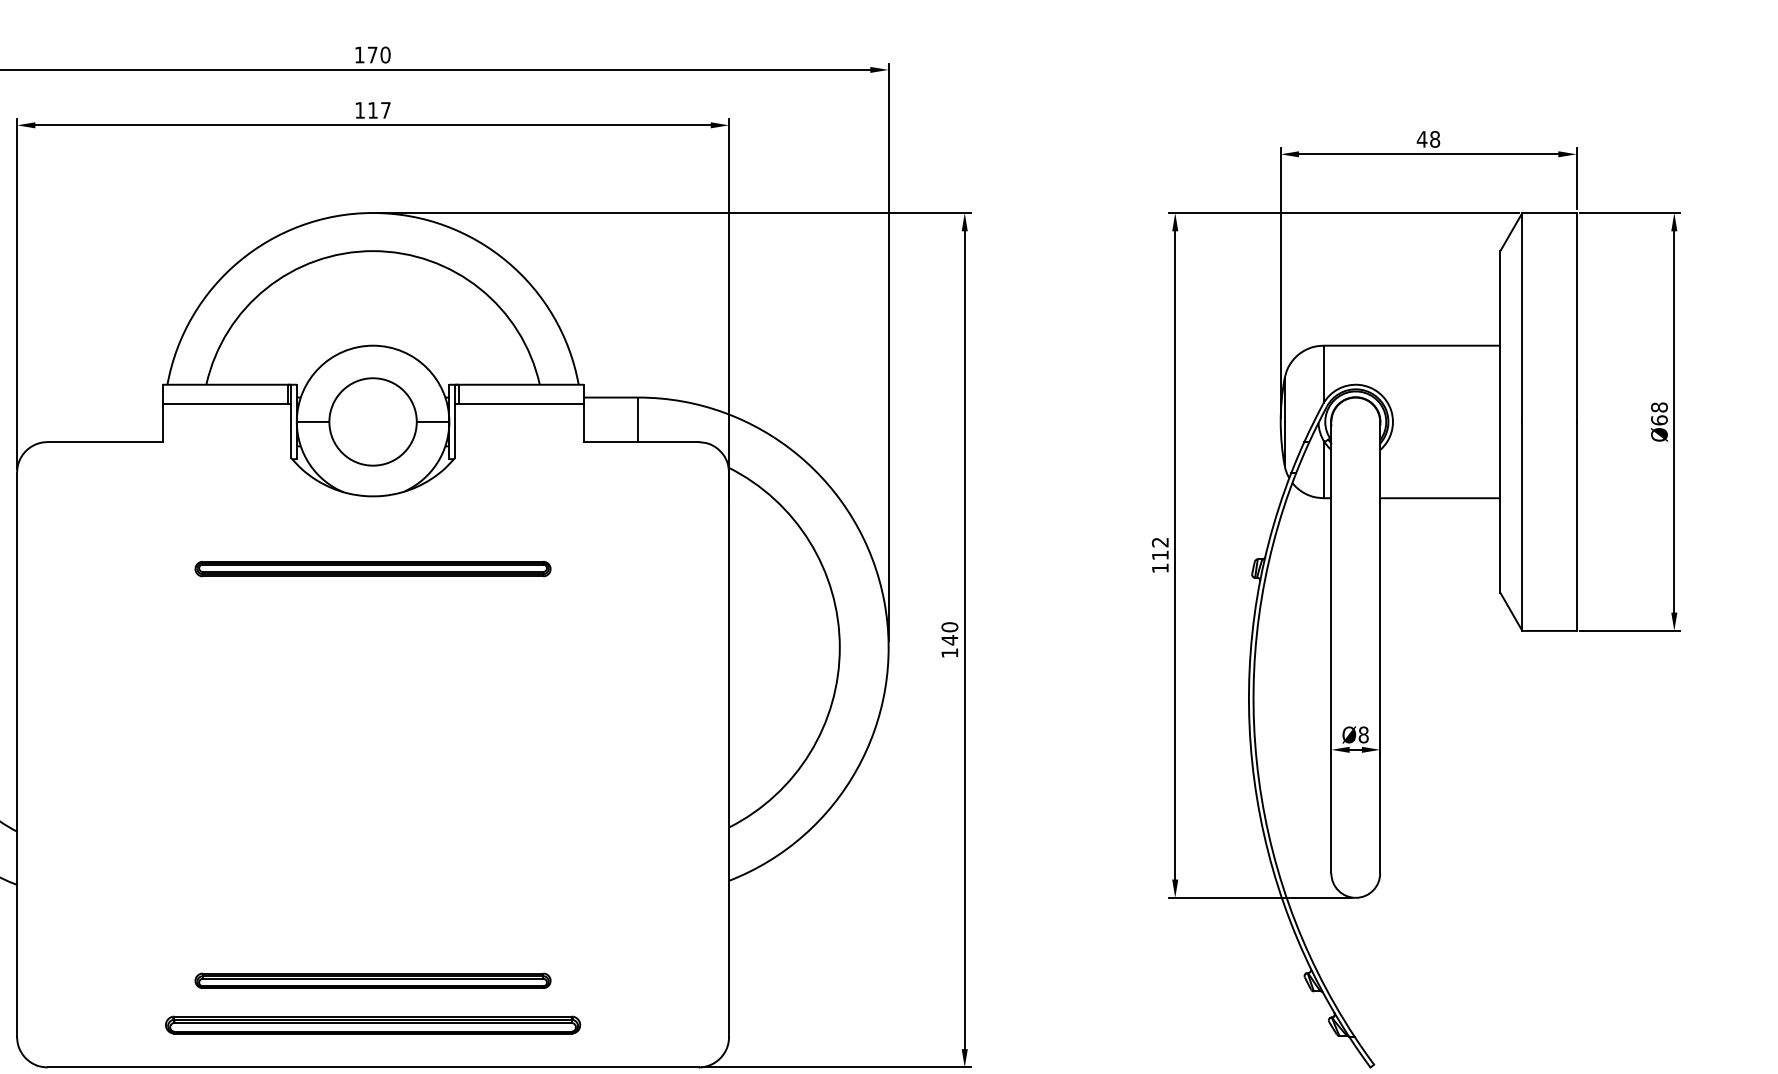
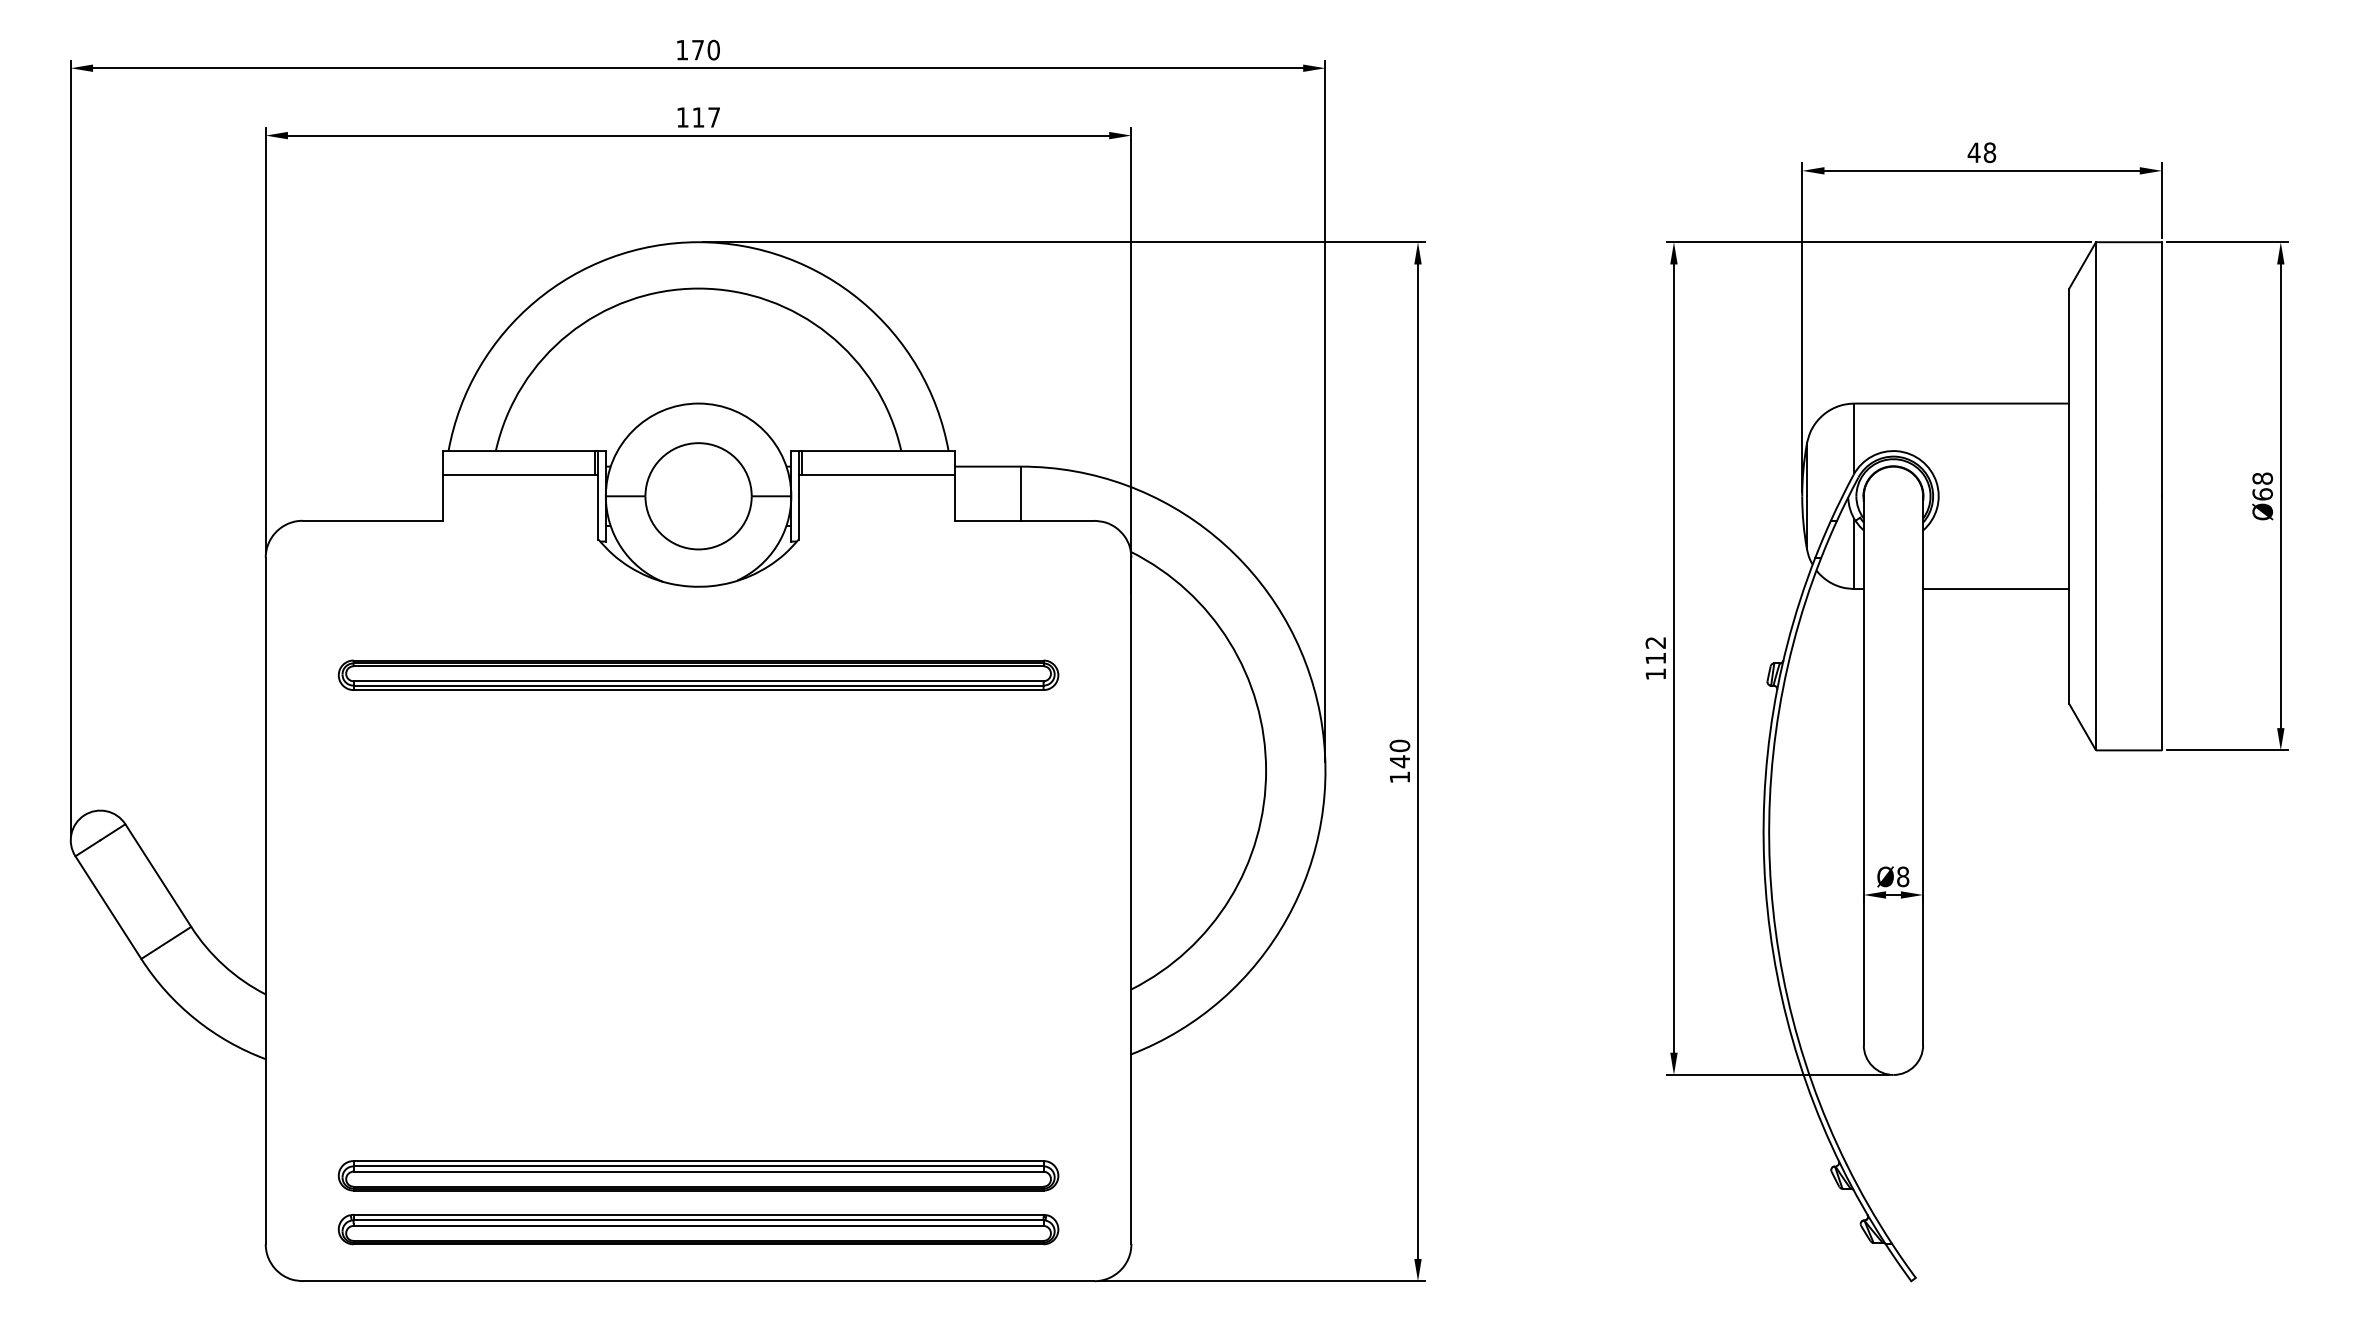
part: (373, 568) -> (698, 674), size x1.67
part: (373, 980) -> (698, 1175), size x1.67
part: (373, 1024) -> (698, 1229), size x1.43

